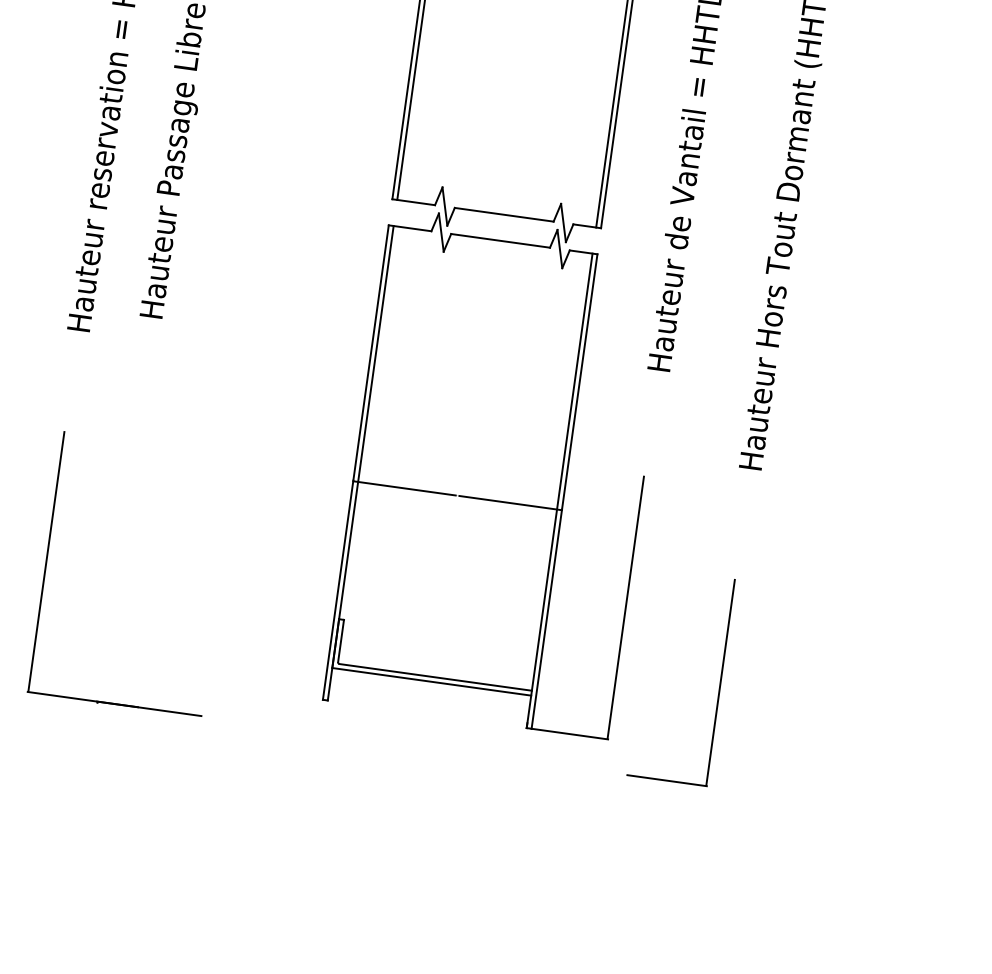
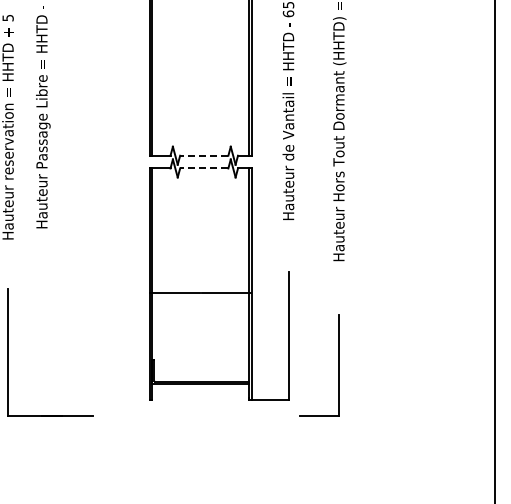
line: (502, 214) -> (203, 155), solid -> dashed
line: (499, 240) -> (203, 168), solid -> dashed

